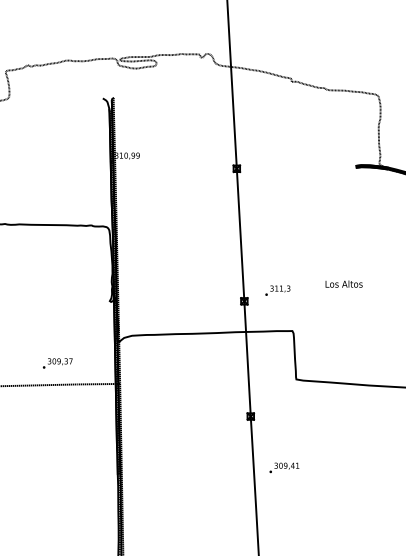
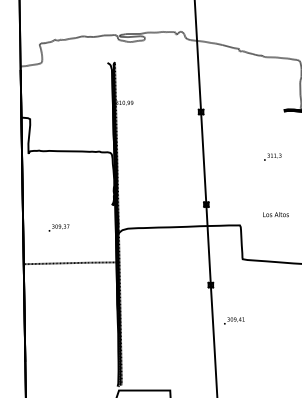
text: (343, 283) -> (275, 214), moved
text: (277, 289) -> (272, 156), moved
text: (57, 362) -> (58, 227), moved

